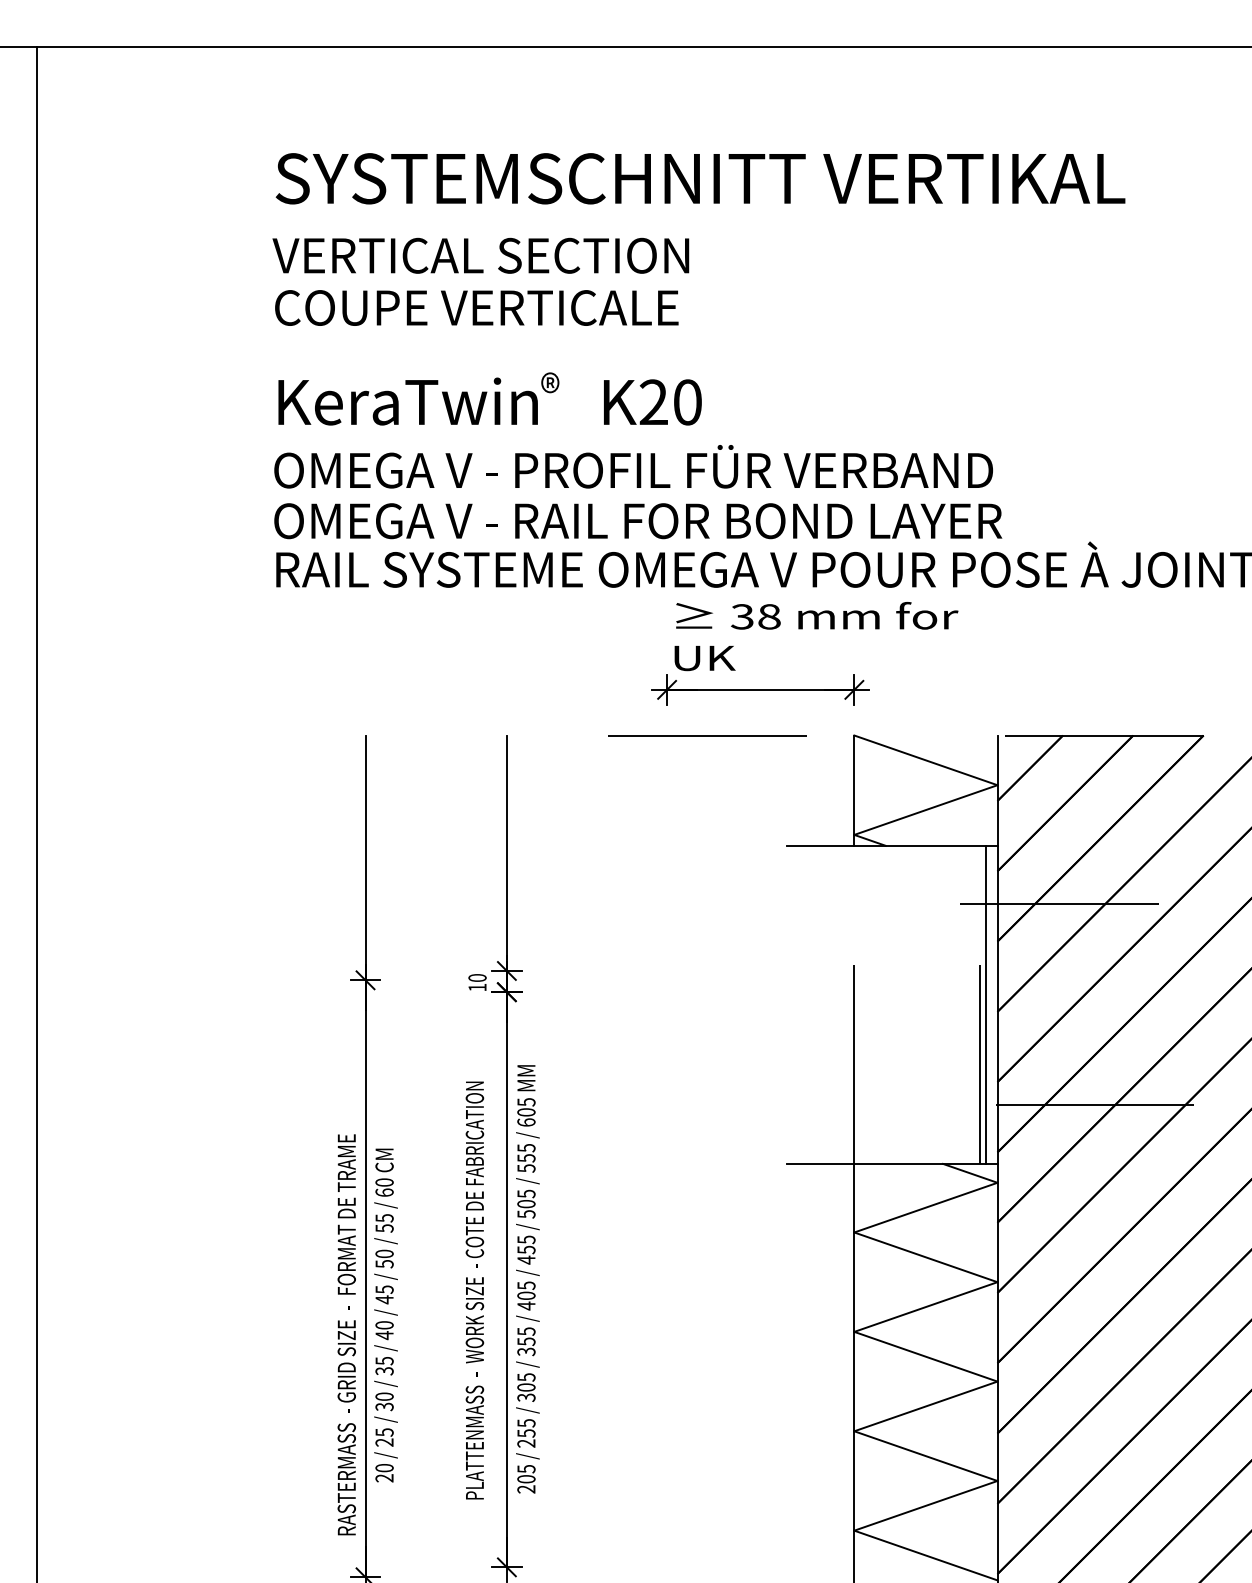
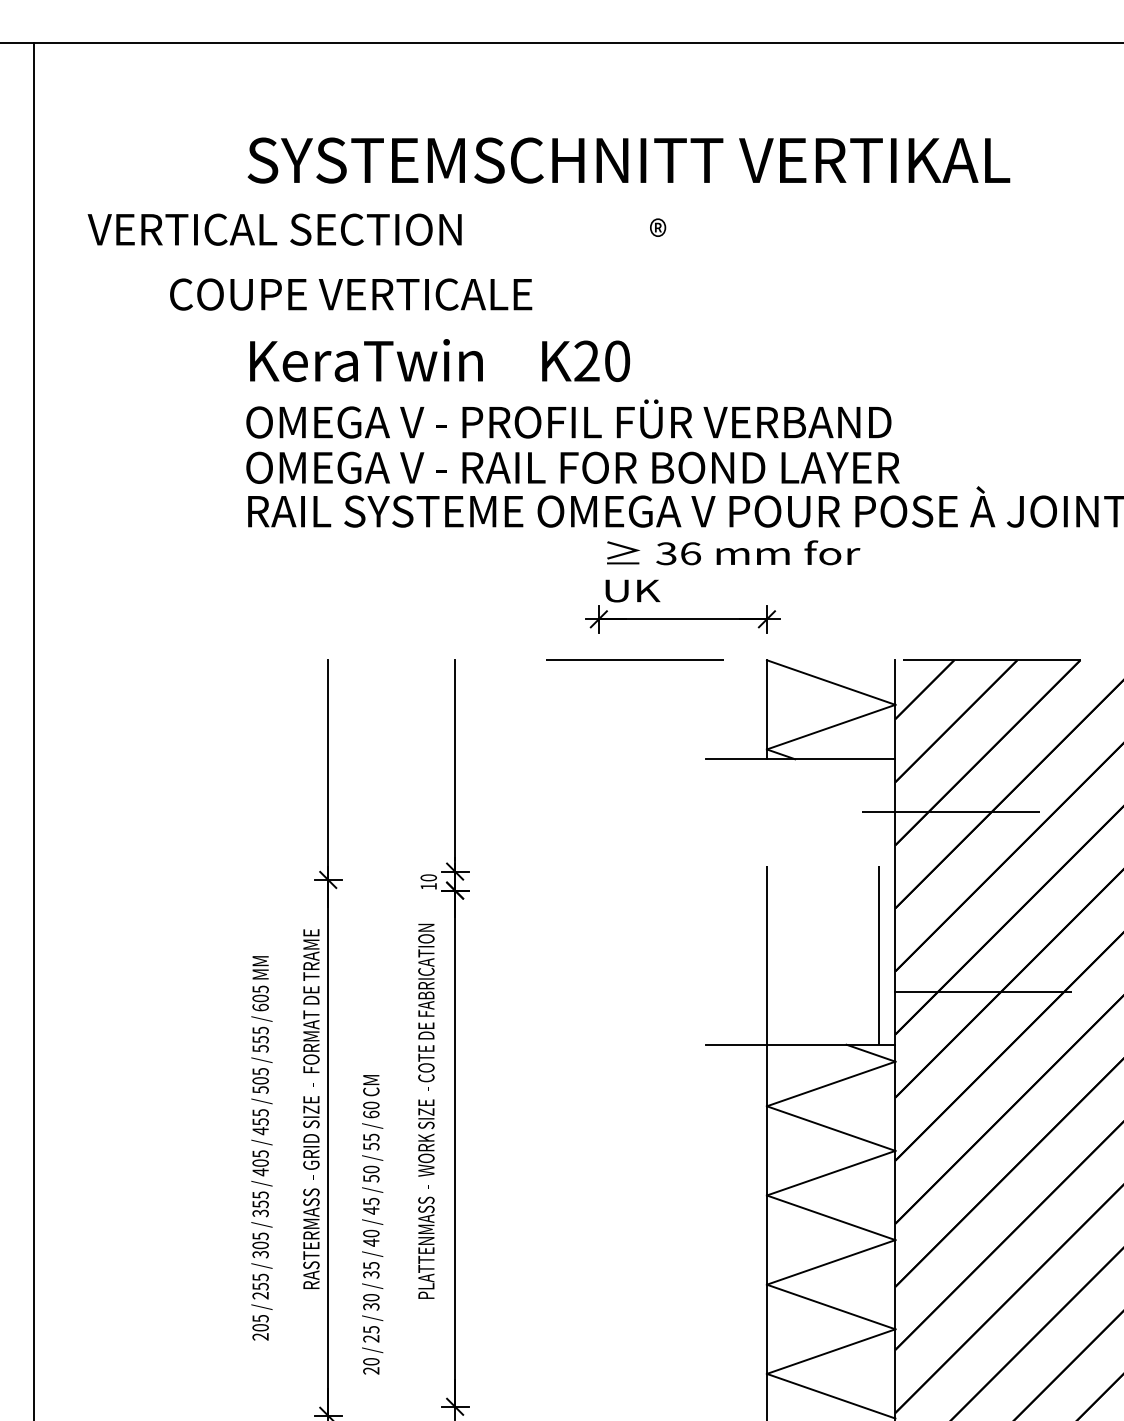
text: (480, 255) -> (274, 229), moved
text: (477, 307) -> (351, 294), moved
text: (550, 382) -> (658, 227), moved
text: (769, 616) -> (690, 553), 38 -> 36
line: (985, 1004) -> (884, 901), removed
text: (527, 1279) -> (261, 1148), moved
text: (475, 1289) -> (426, 1110), moved
text: (385, 1315) -> (372, 1224), moved
text: (346, 1334) -> (311, 1108), moved

